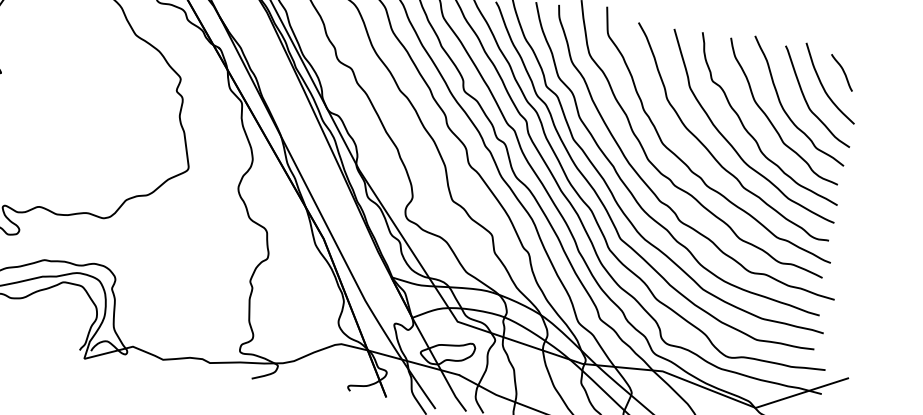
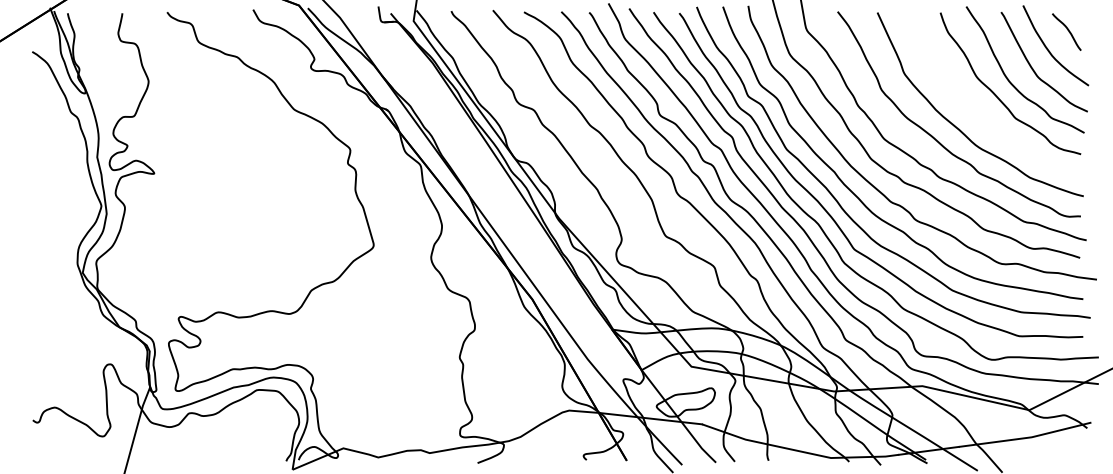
curve: (751, 134) -> (979, 114), removed

